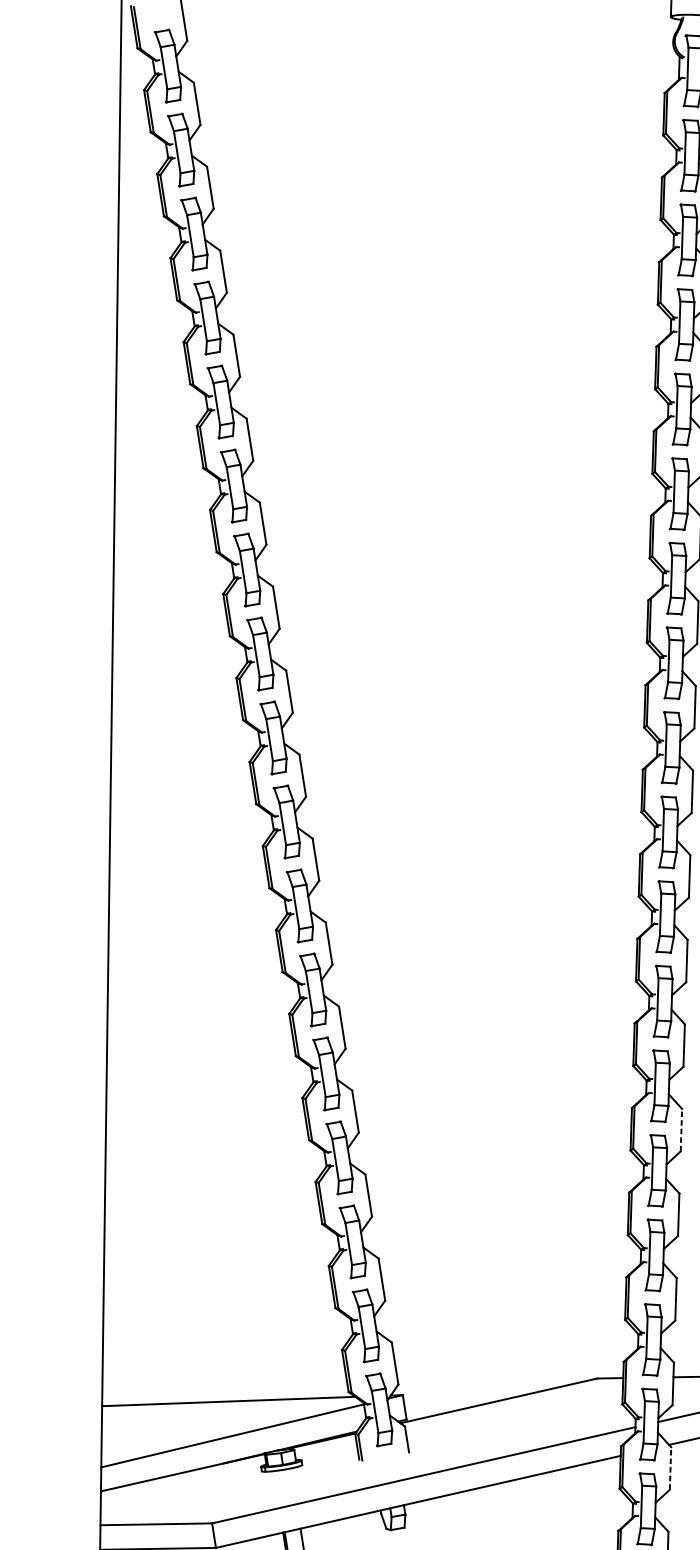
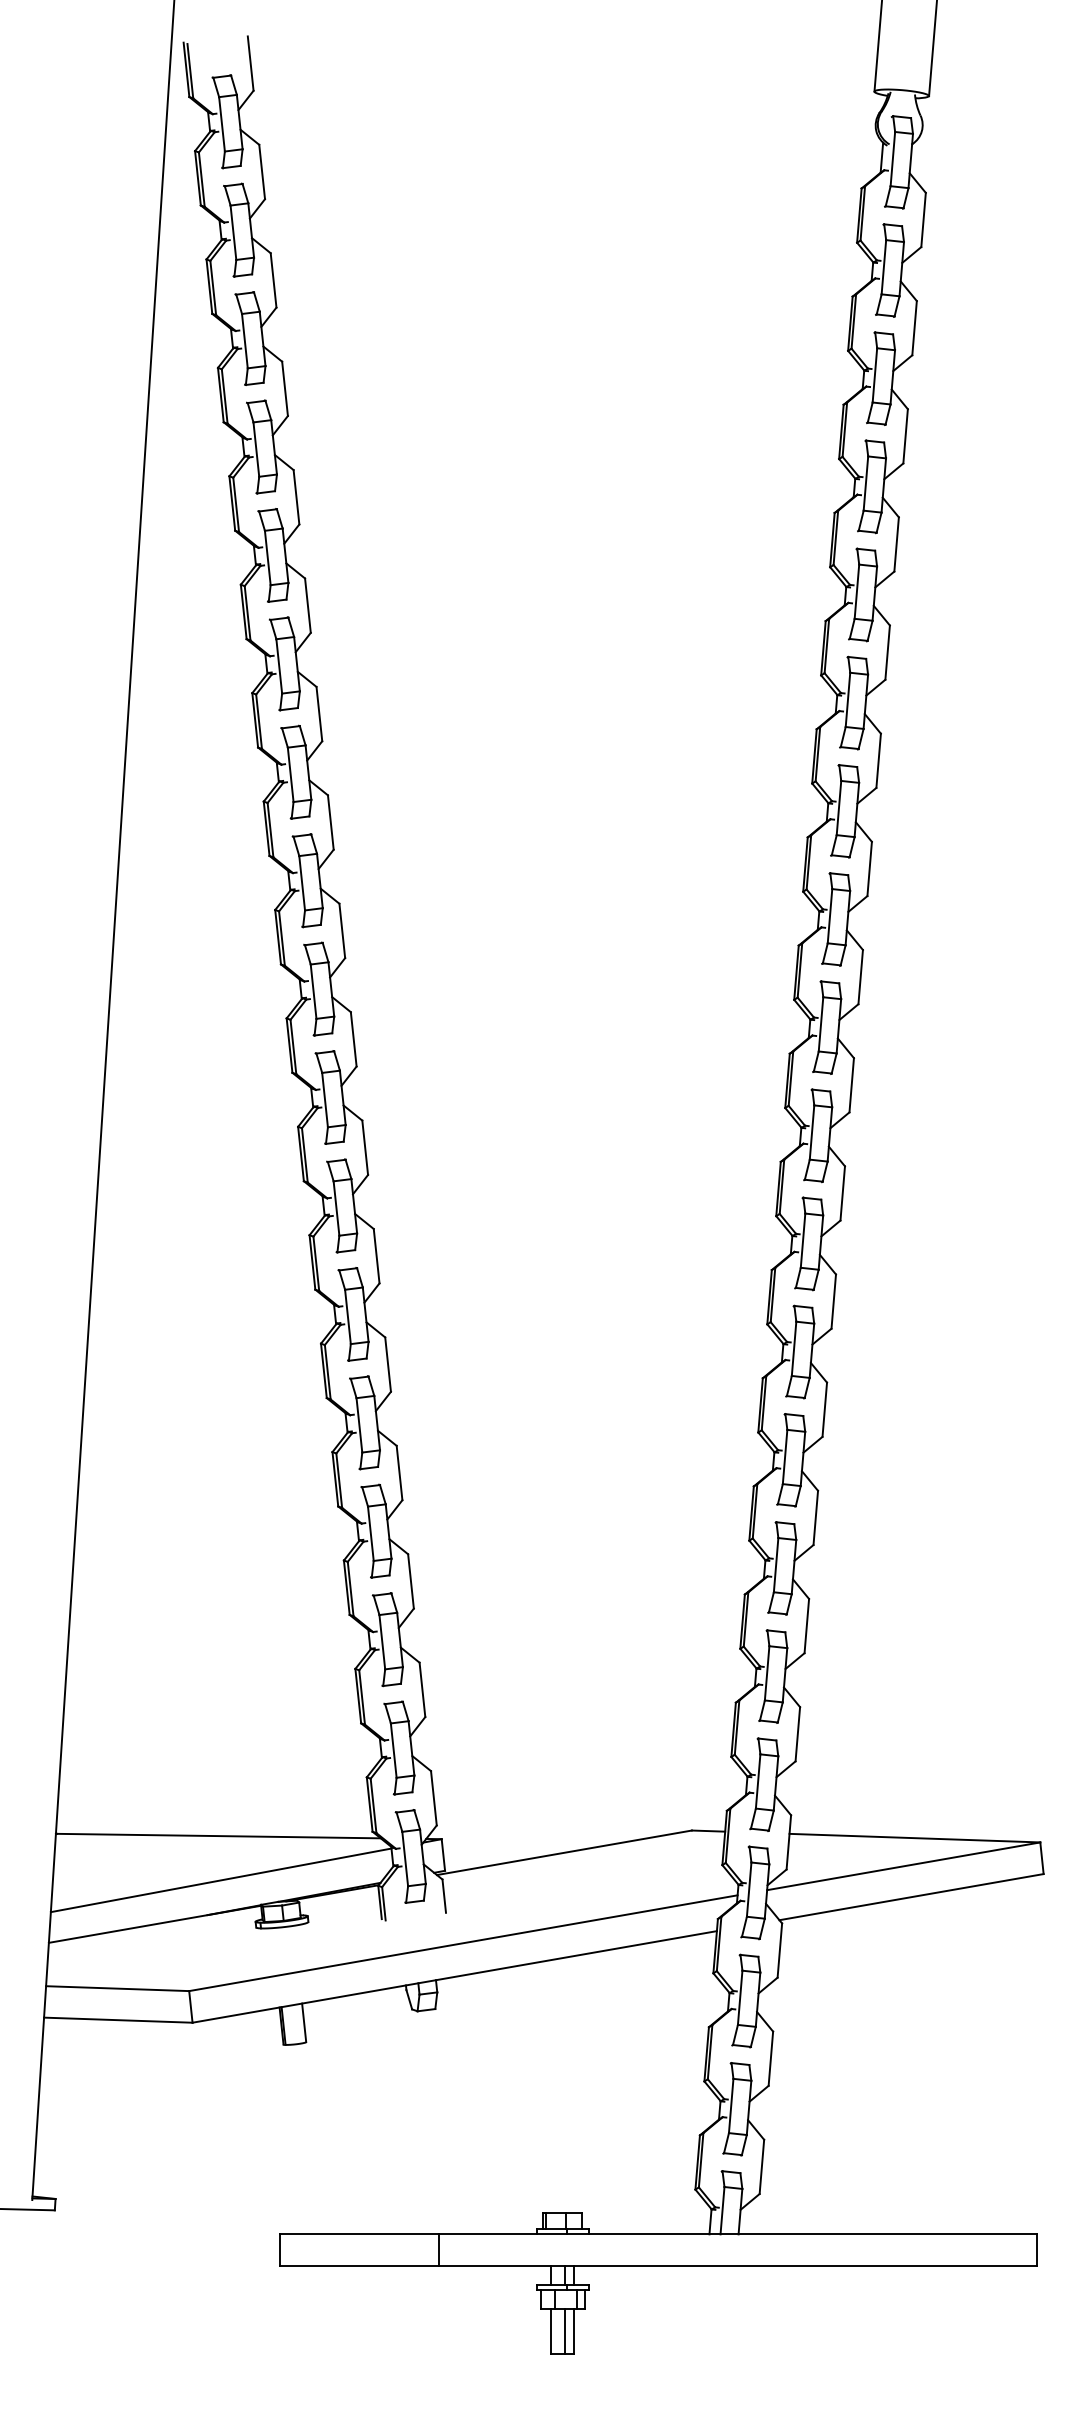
line: (681, 1129) -> (815, 1517), dashed -> solid
line: (670, 1468) -> (779, 1950), dashed -> solid

